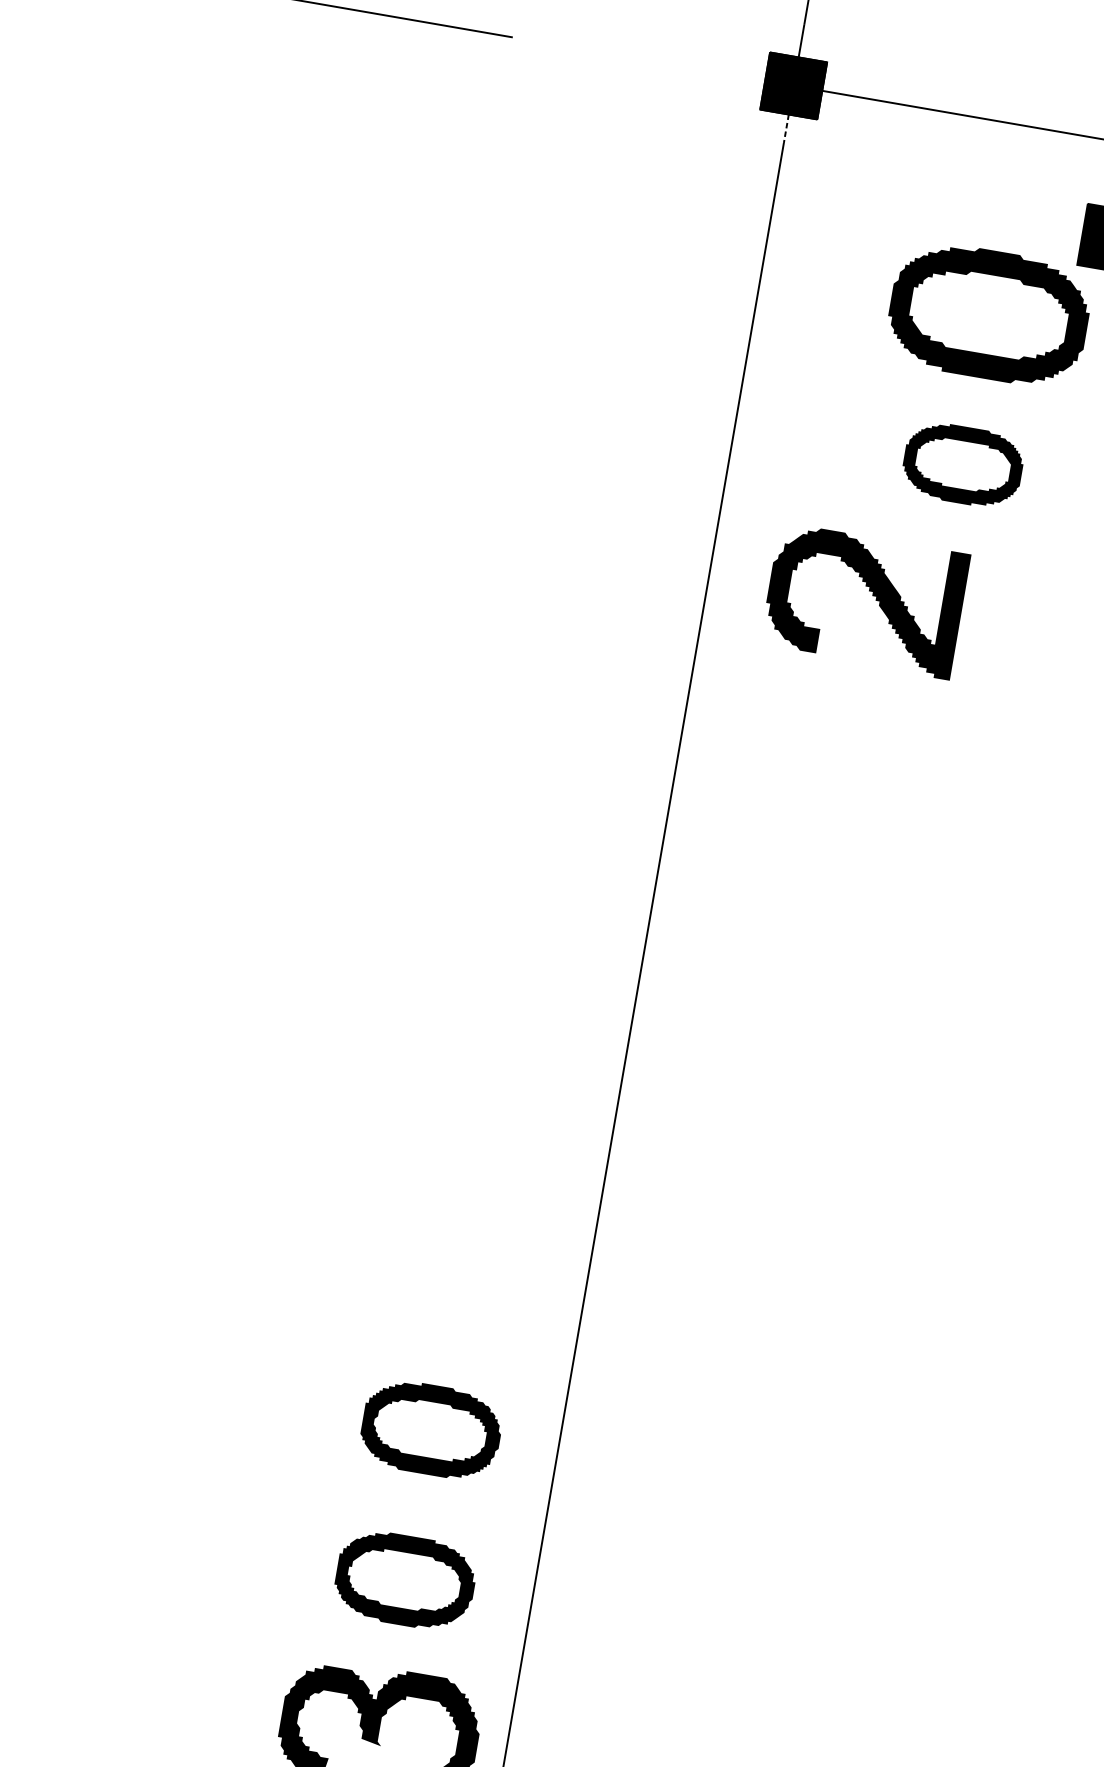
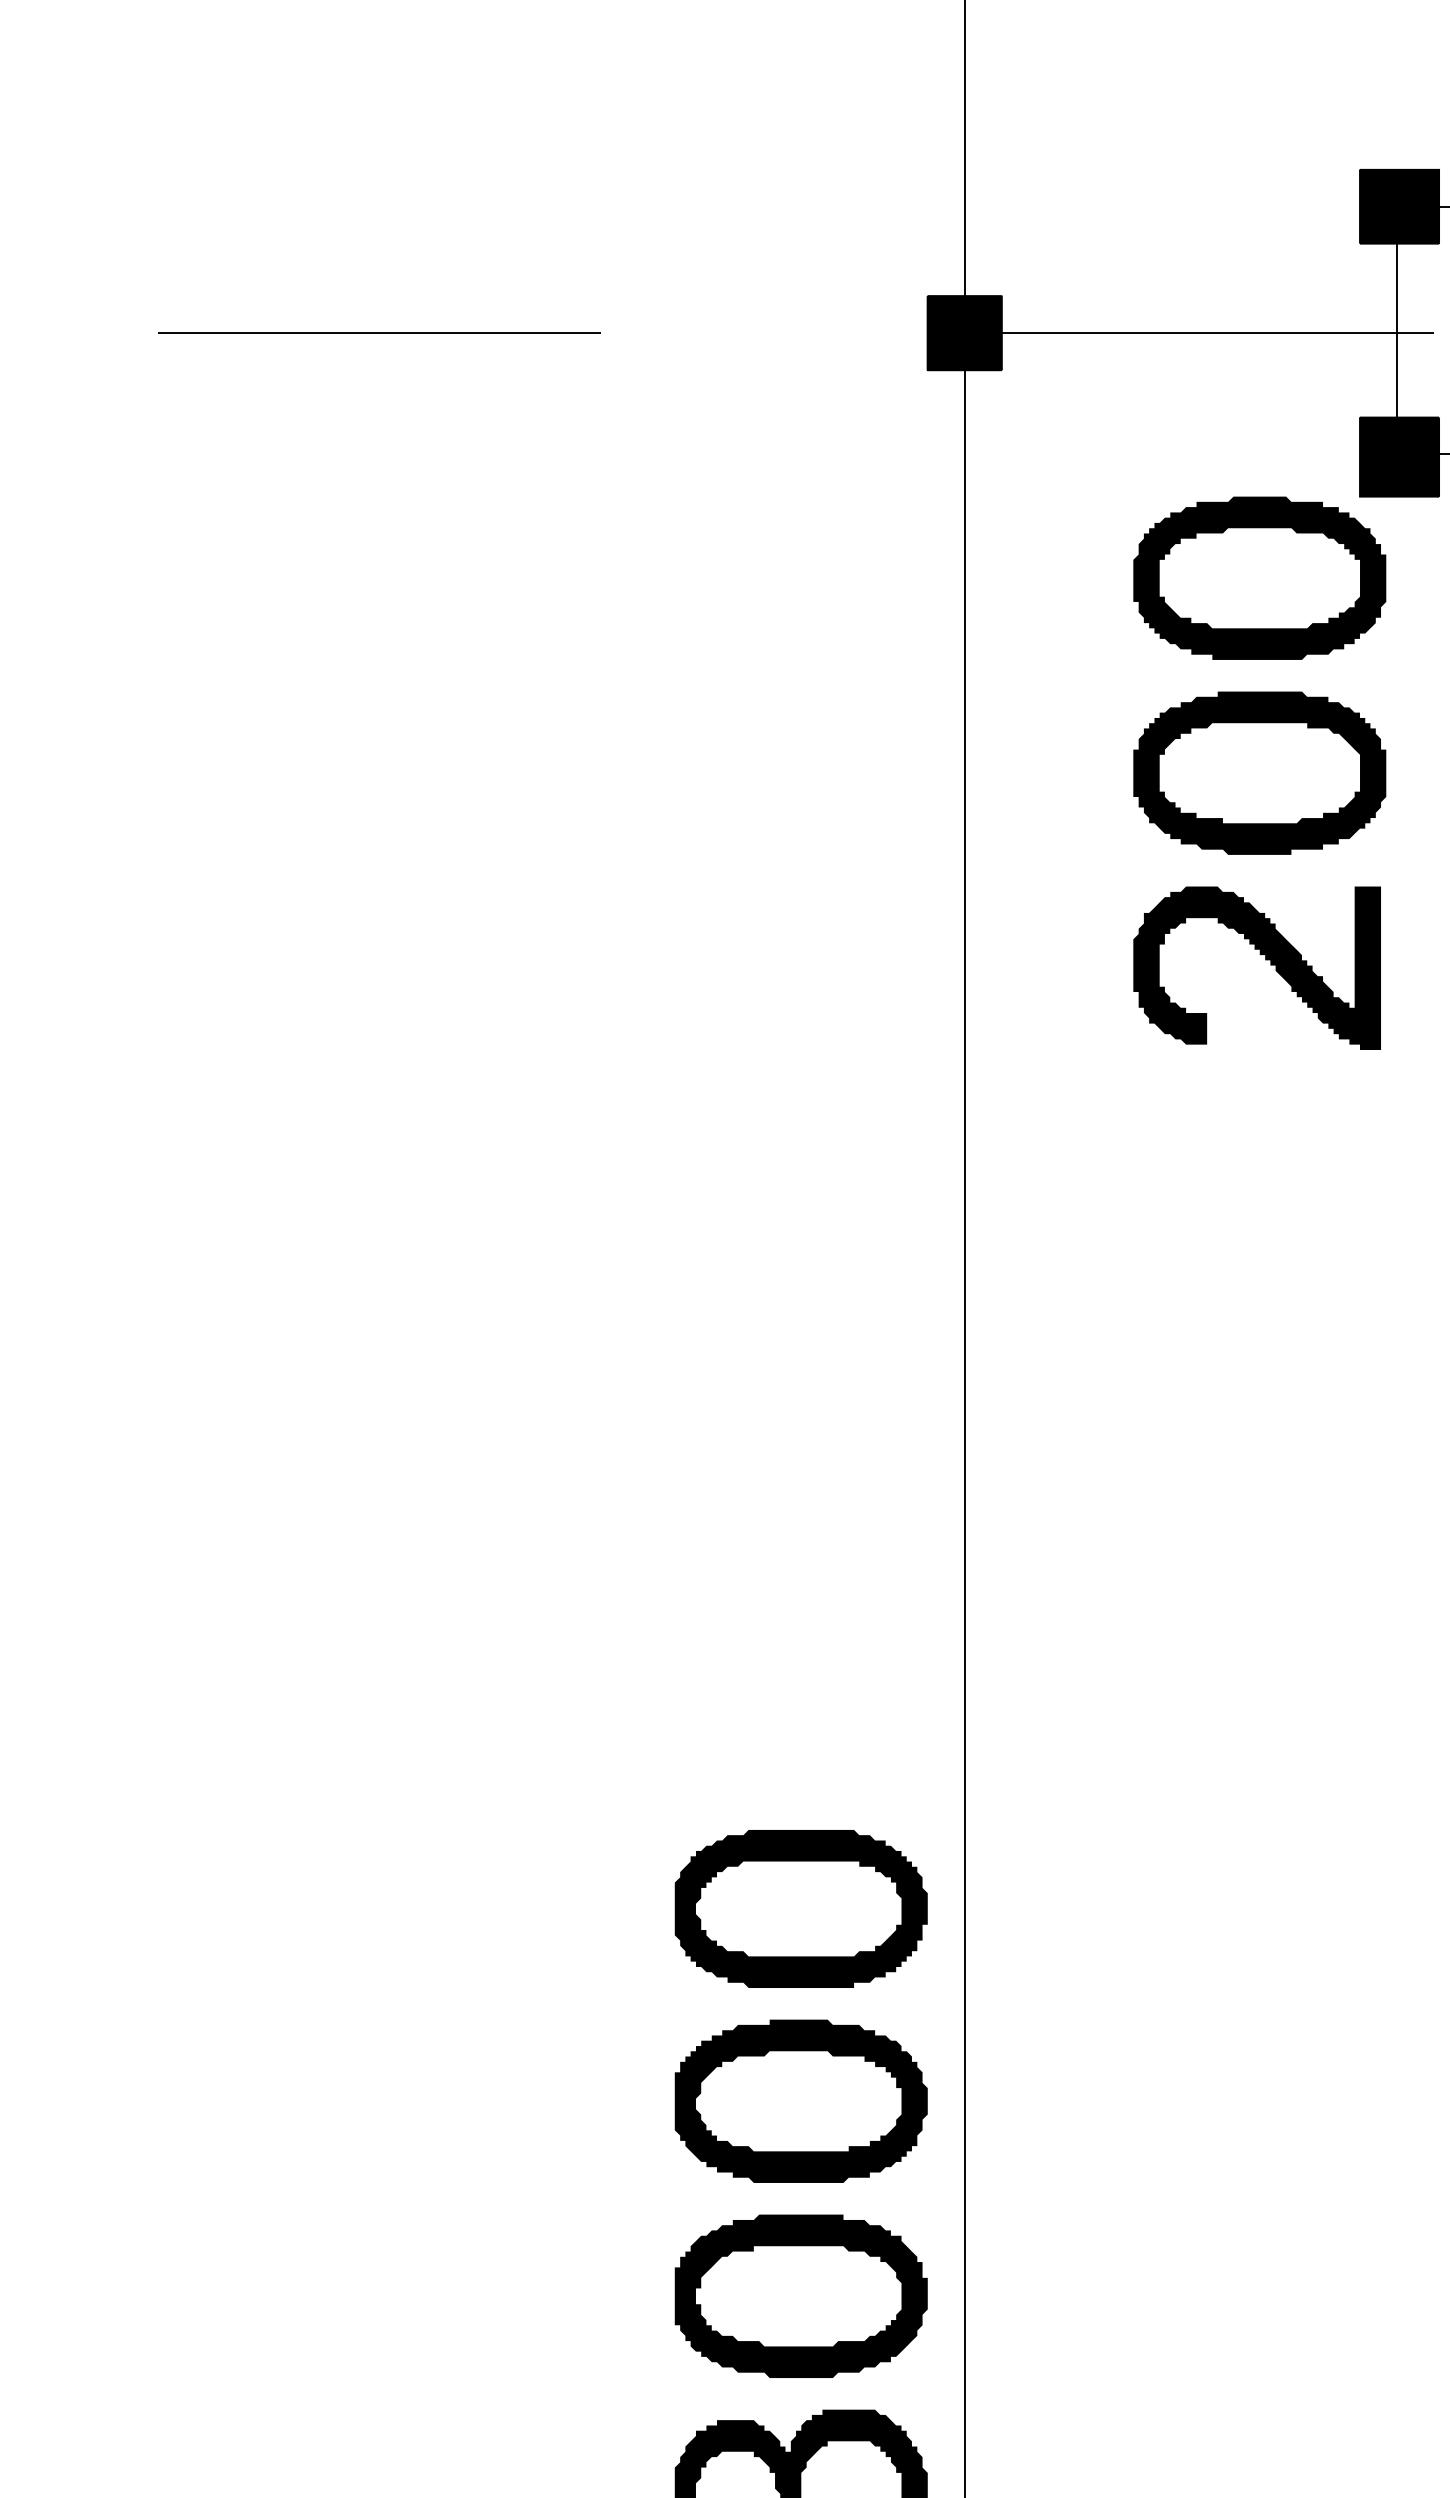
line: (786, 129) -> (964, 389), dashed -> solid
part: (962, 464) -> (1259, 772), size x1.67
part: (872, 596) -> (1265, 960), moved
part: (456, 1281) -> (800, 1908), added
part: (431, 1429) -> (800, 2100), size x1.43
part: (404, 1580) -> (800, 2295), size x1.43

